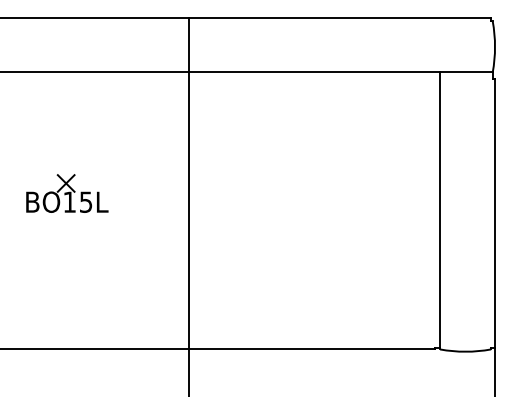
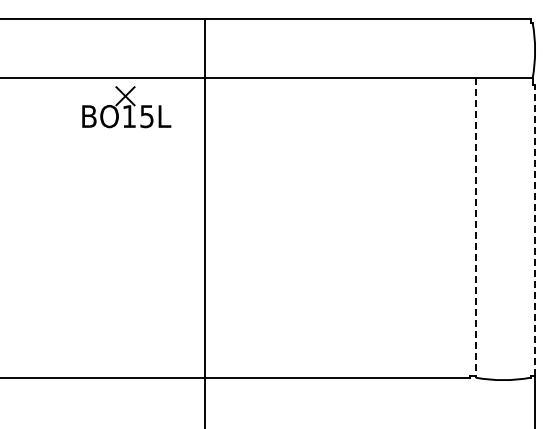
part: (67, 193) -> (126, 107), moved
line: (439, 210) -> (475, 227), solid -> dashed
line: (495, 213) -> (535, 230), solid -> dashed

